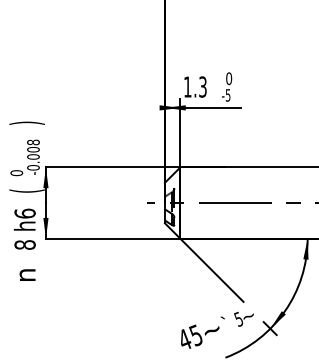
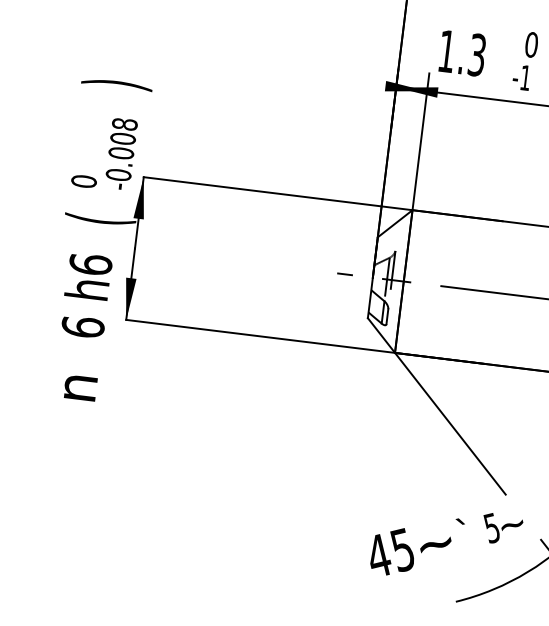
text: (227, 95) -> (524, 78), -5 -> -1
text: (24, 244) -> (81, 326), 8 -> 6

